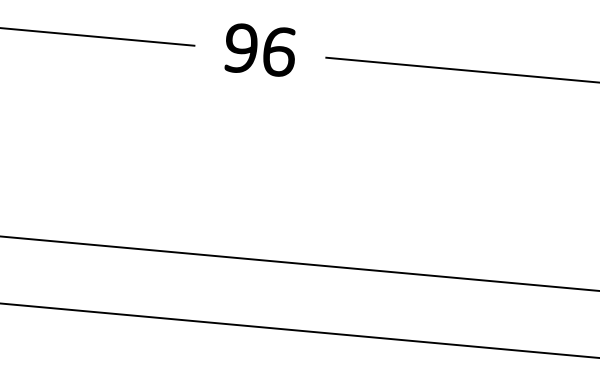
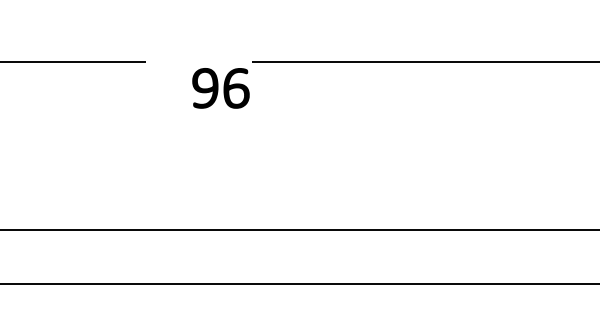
part: (259, 50) -> (220, 88), moved

